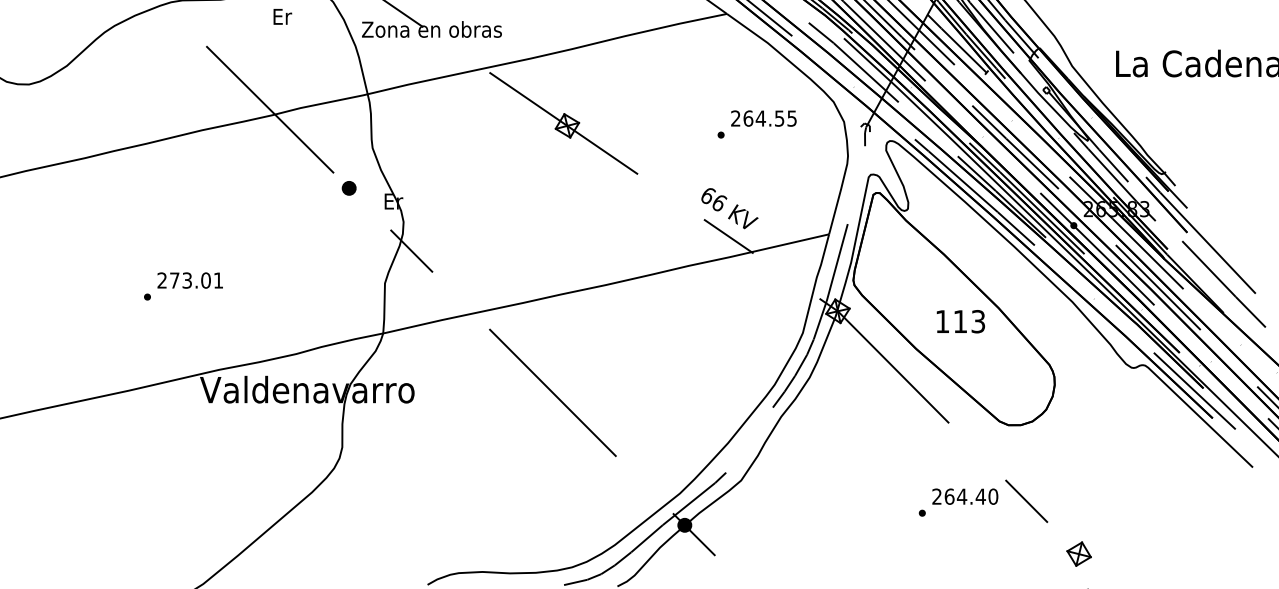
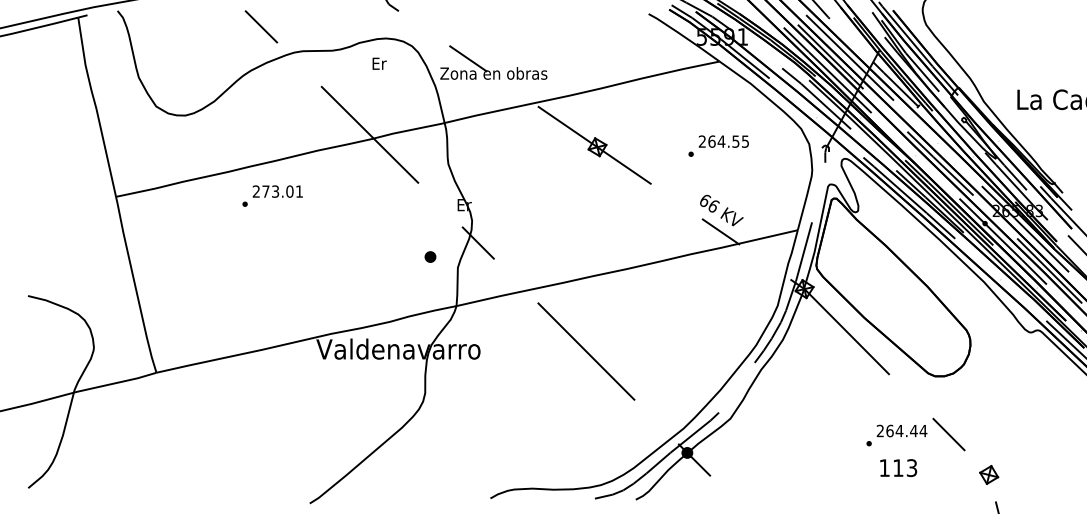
text: (756, 123) -> (718, 145), moved
part: (349, 187) -> (430, 256), moved
text: (183, 285) -> (272, 195), moved
text: (960, 320) -> (898, 467), moved
text: (993, 496) -> (923, 430), 264.40 -> 264.44

